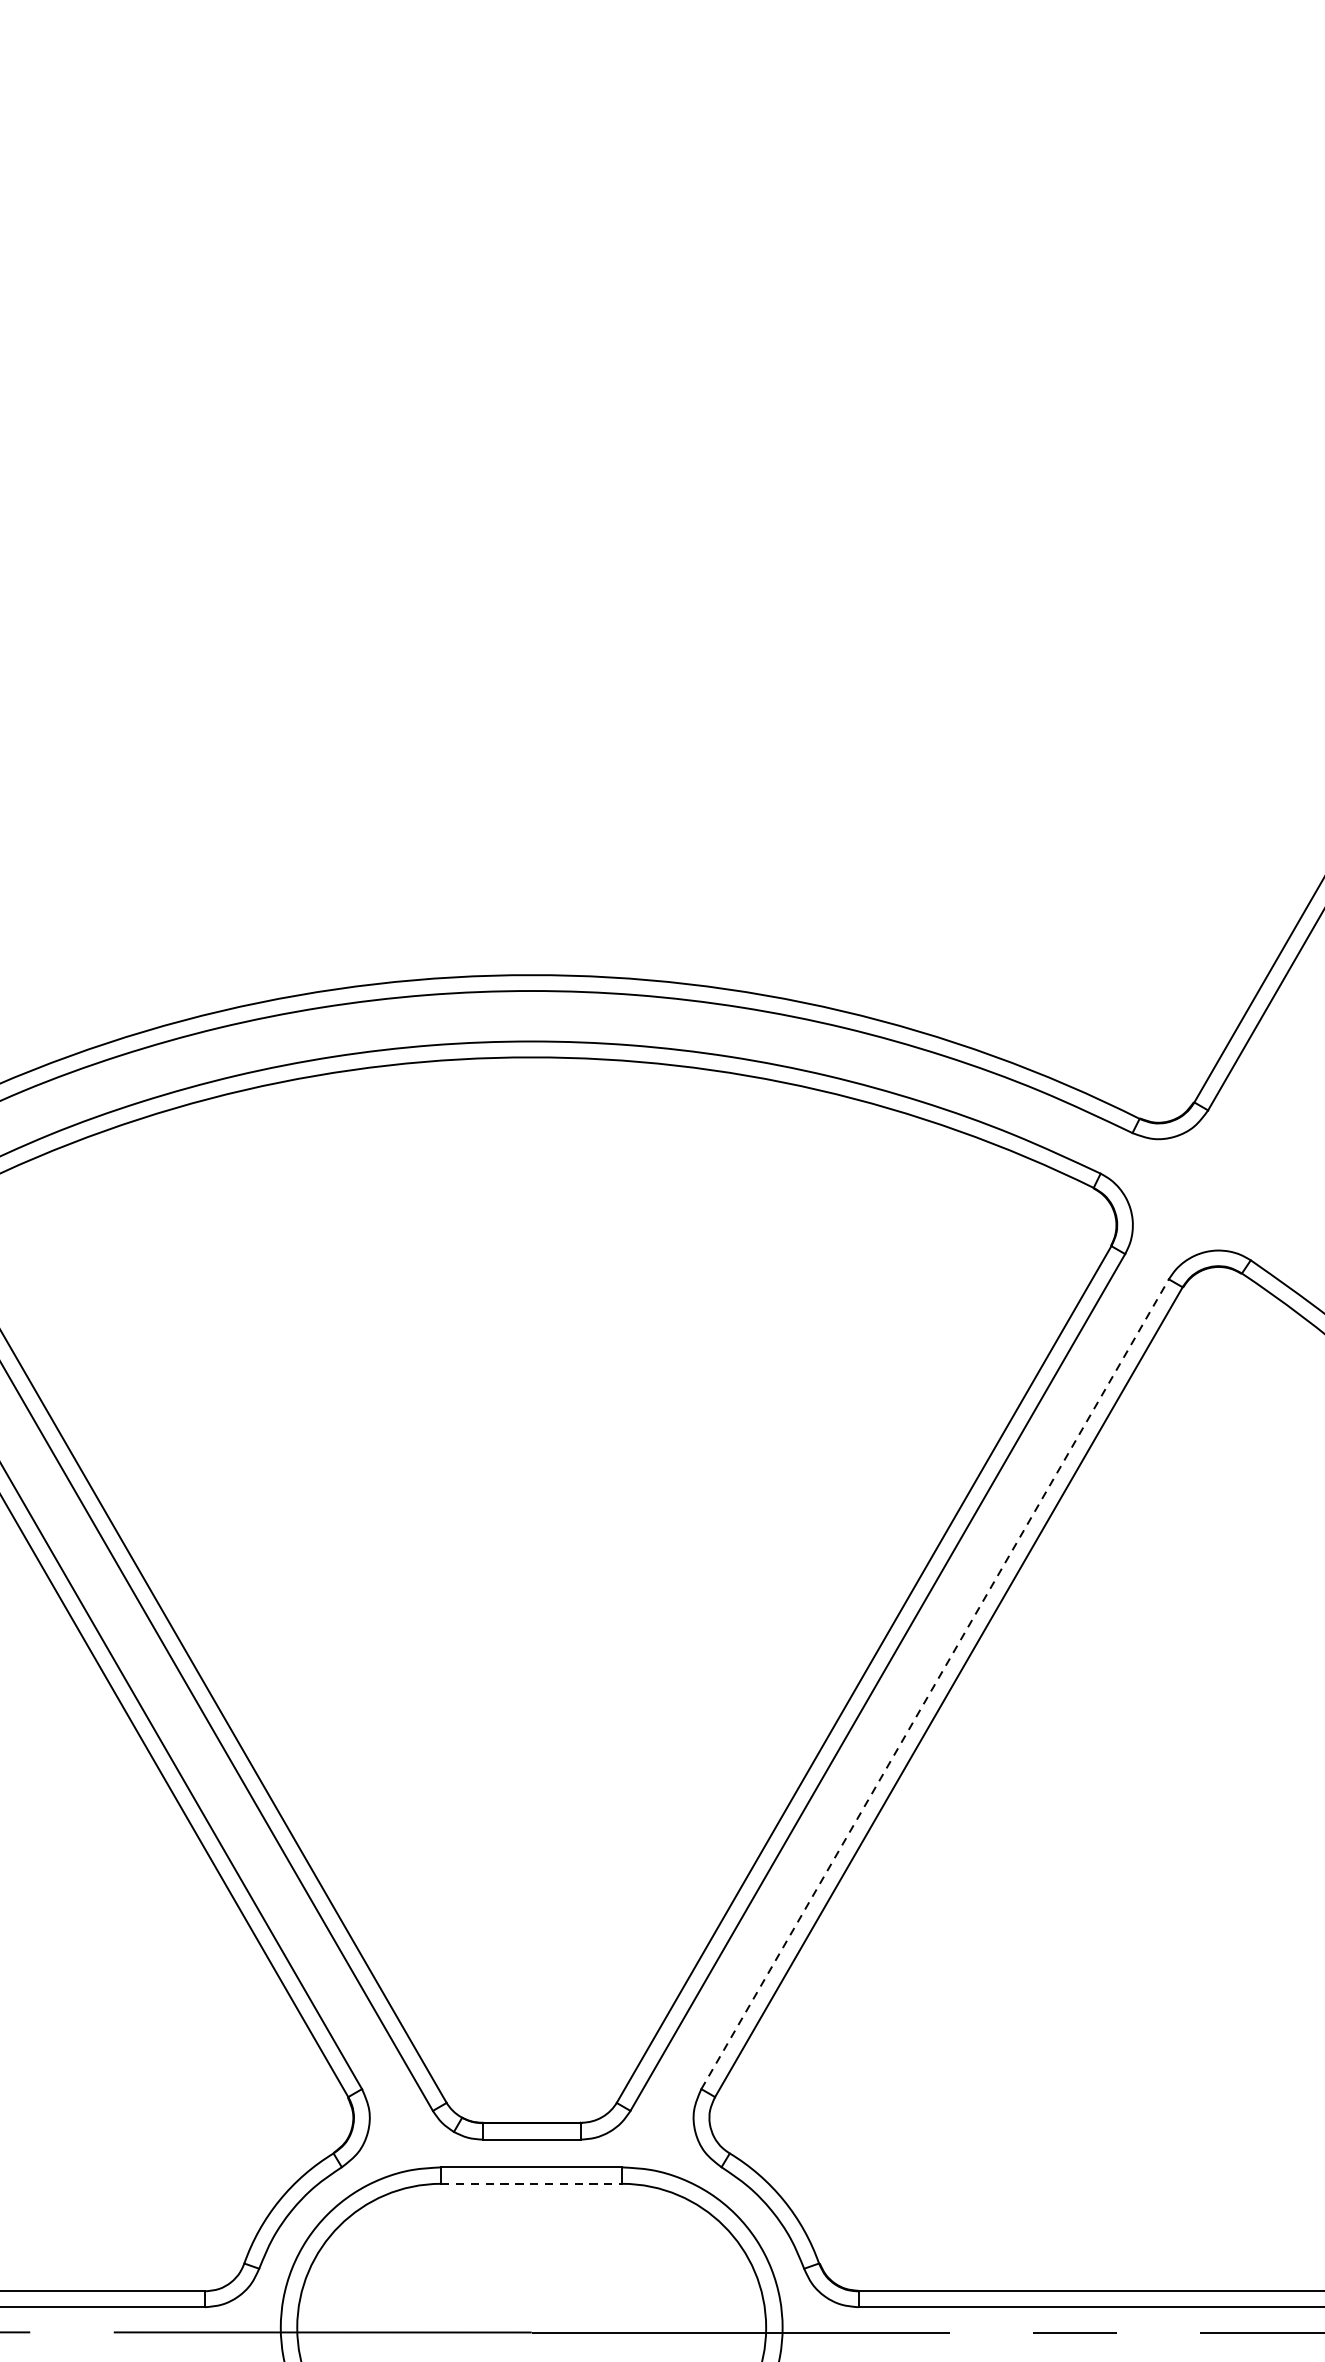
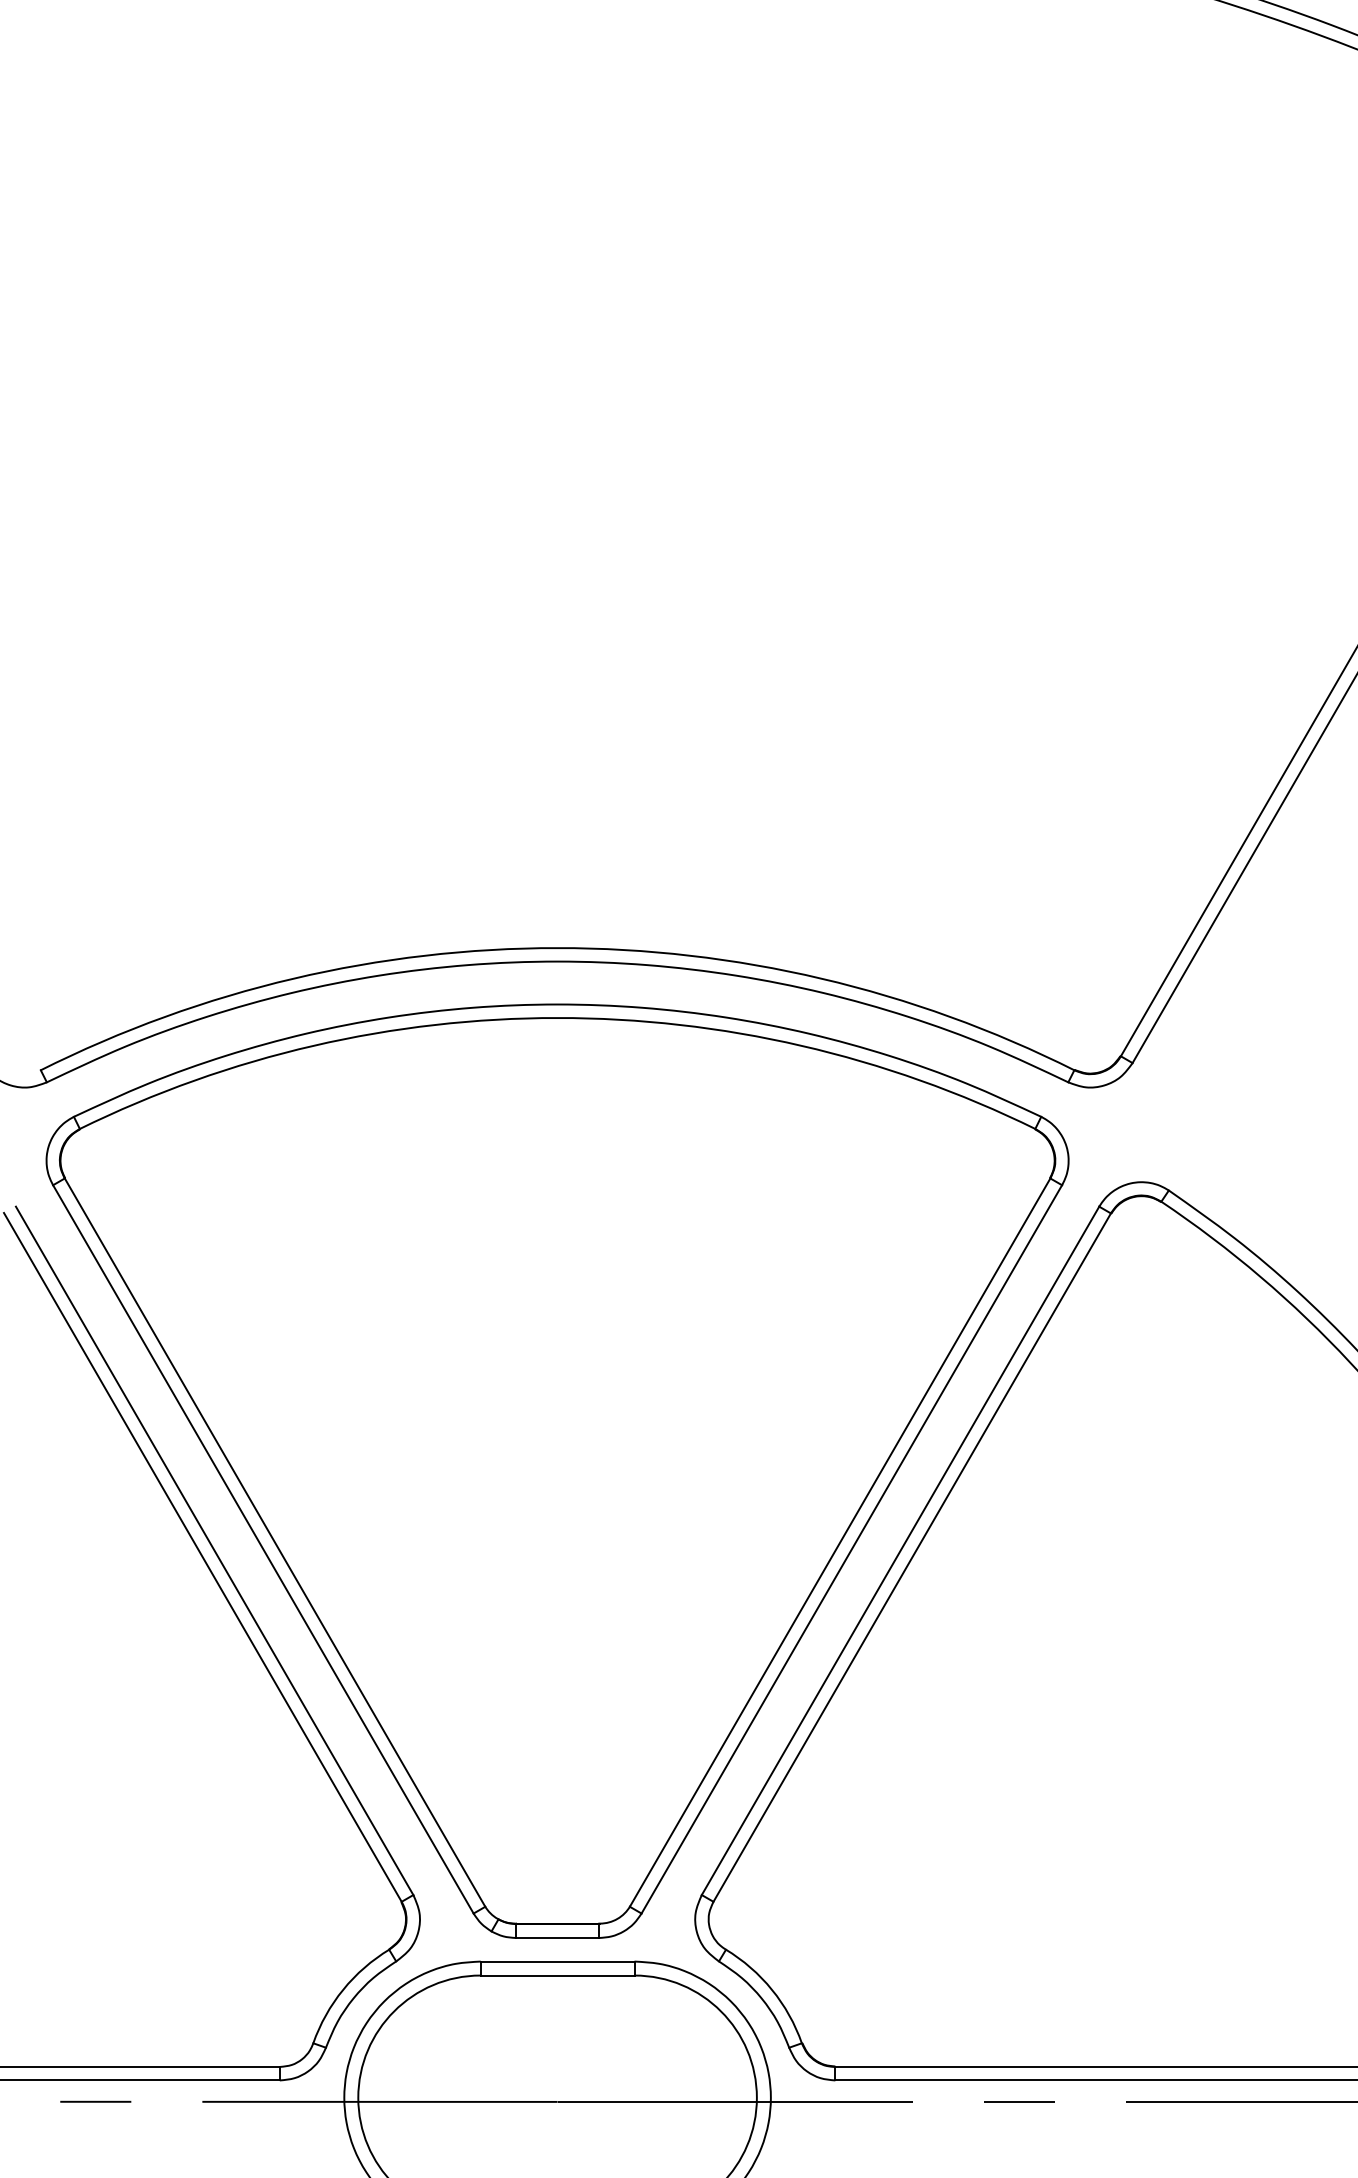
line: (935, 1683) -> (900, 1550), dashed -> solid
line: (531, 2183) -> (557, 1975), dashed -> solid

